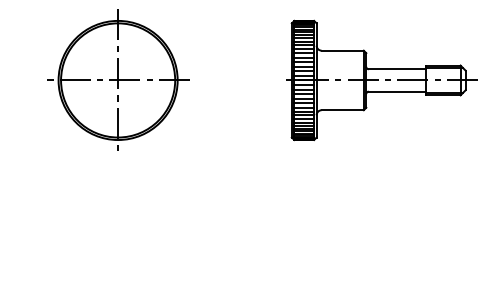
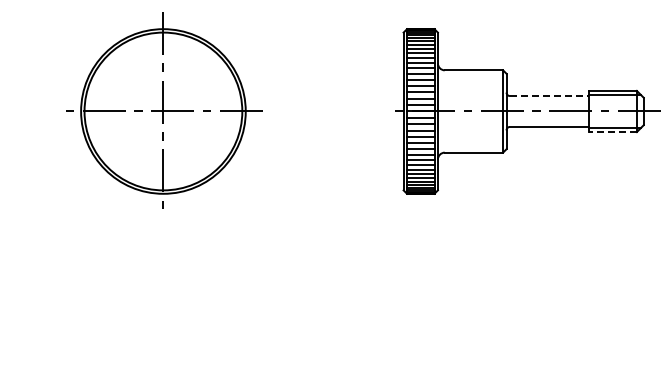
line: (397, 69) -> (549, 96), solid -> dashed
line: (442, 95) -> (612, 132), solid -> dashed

